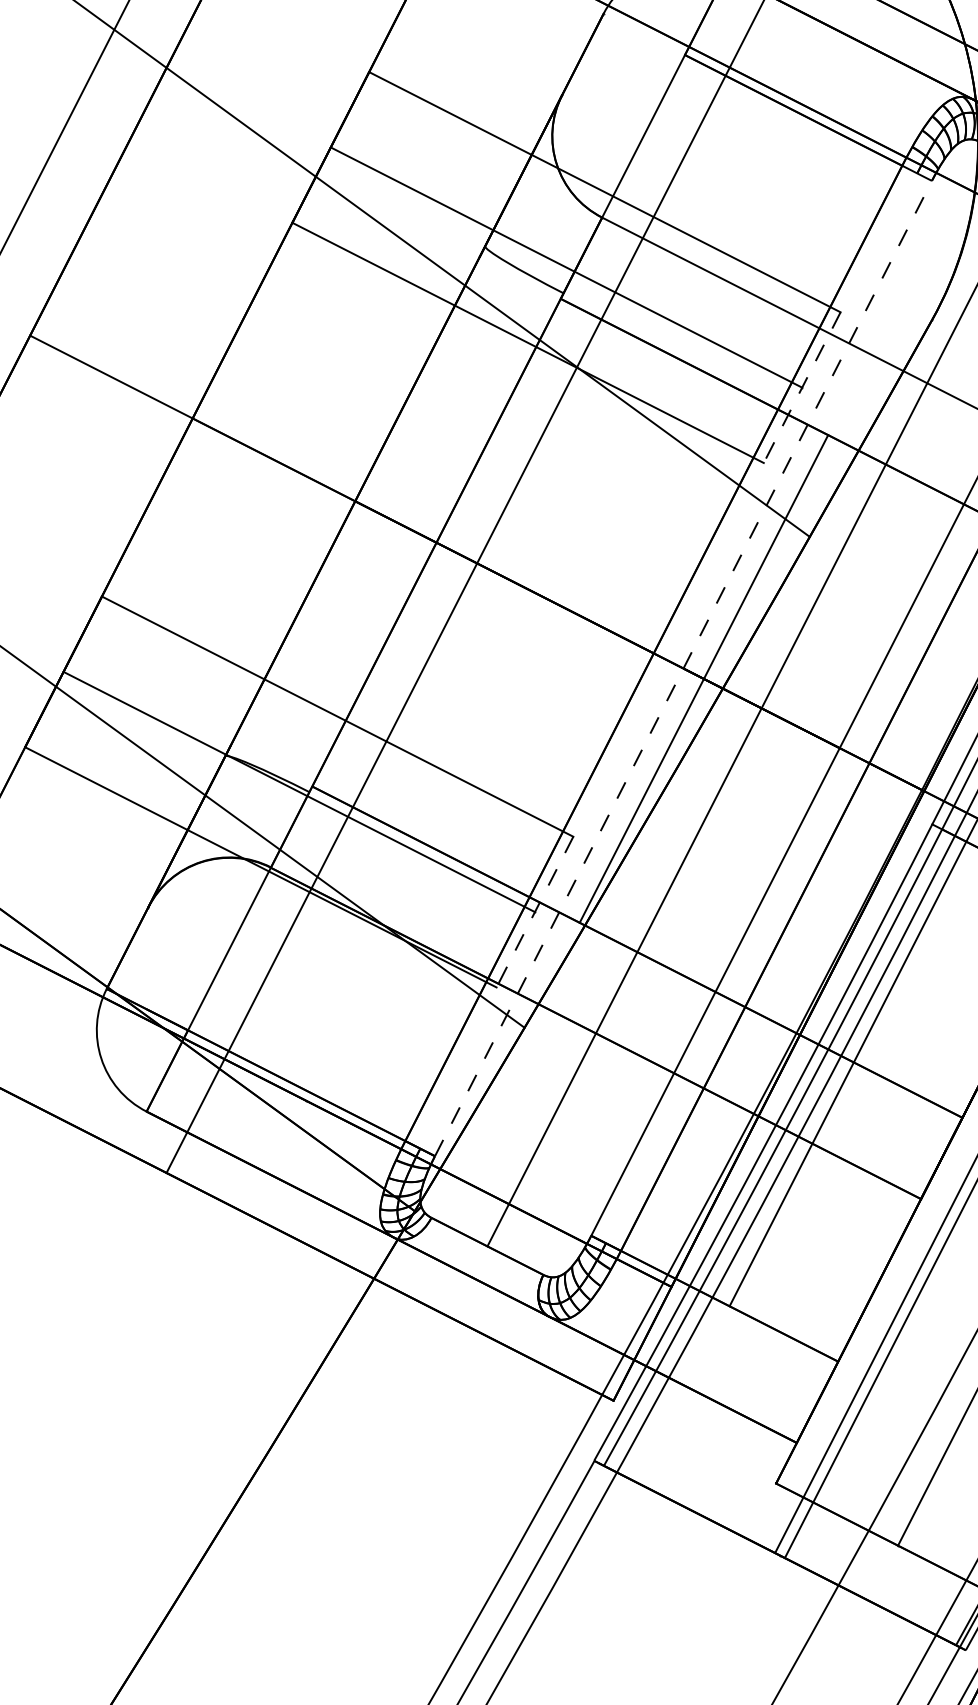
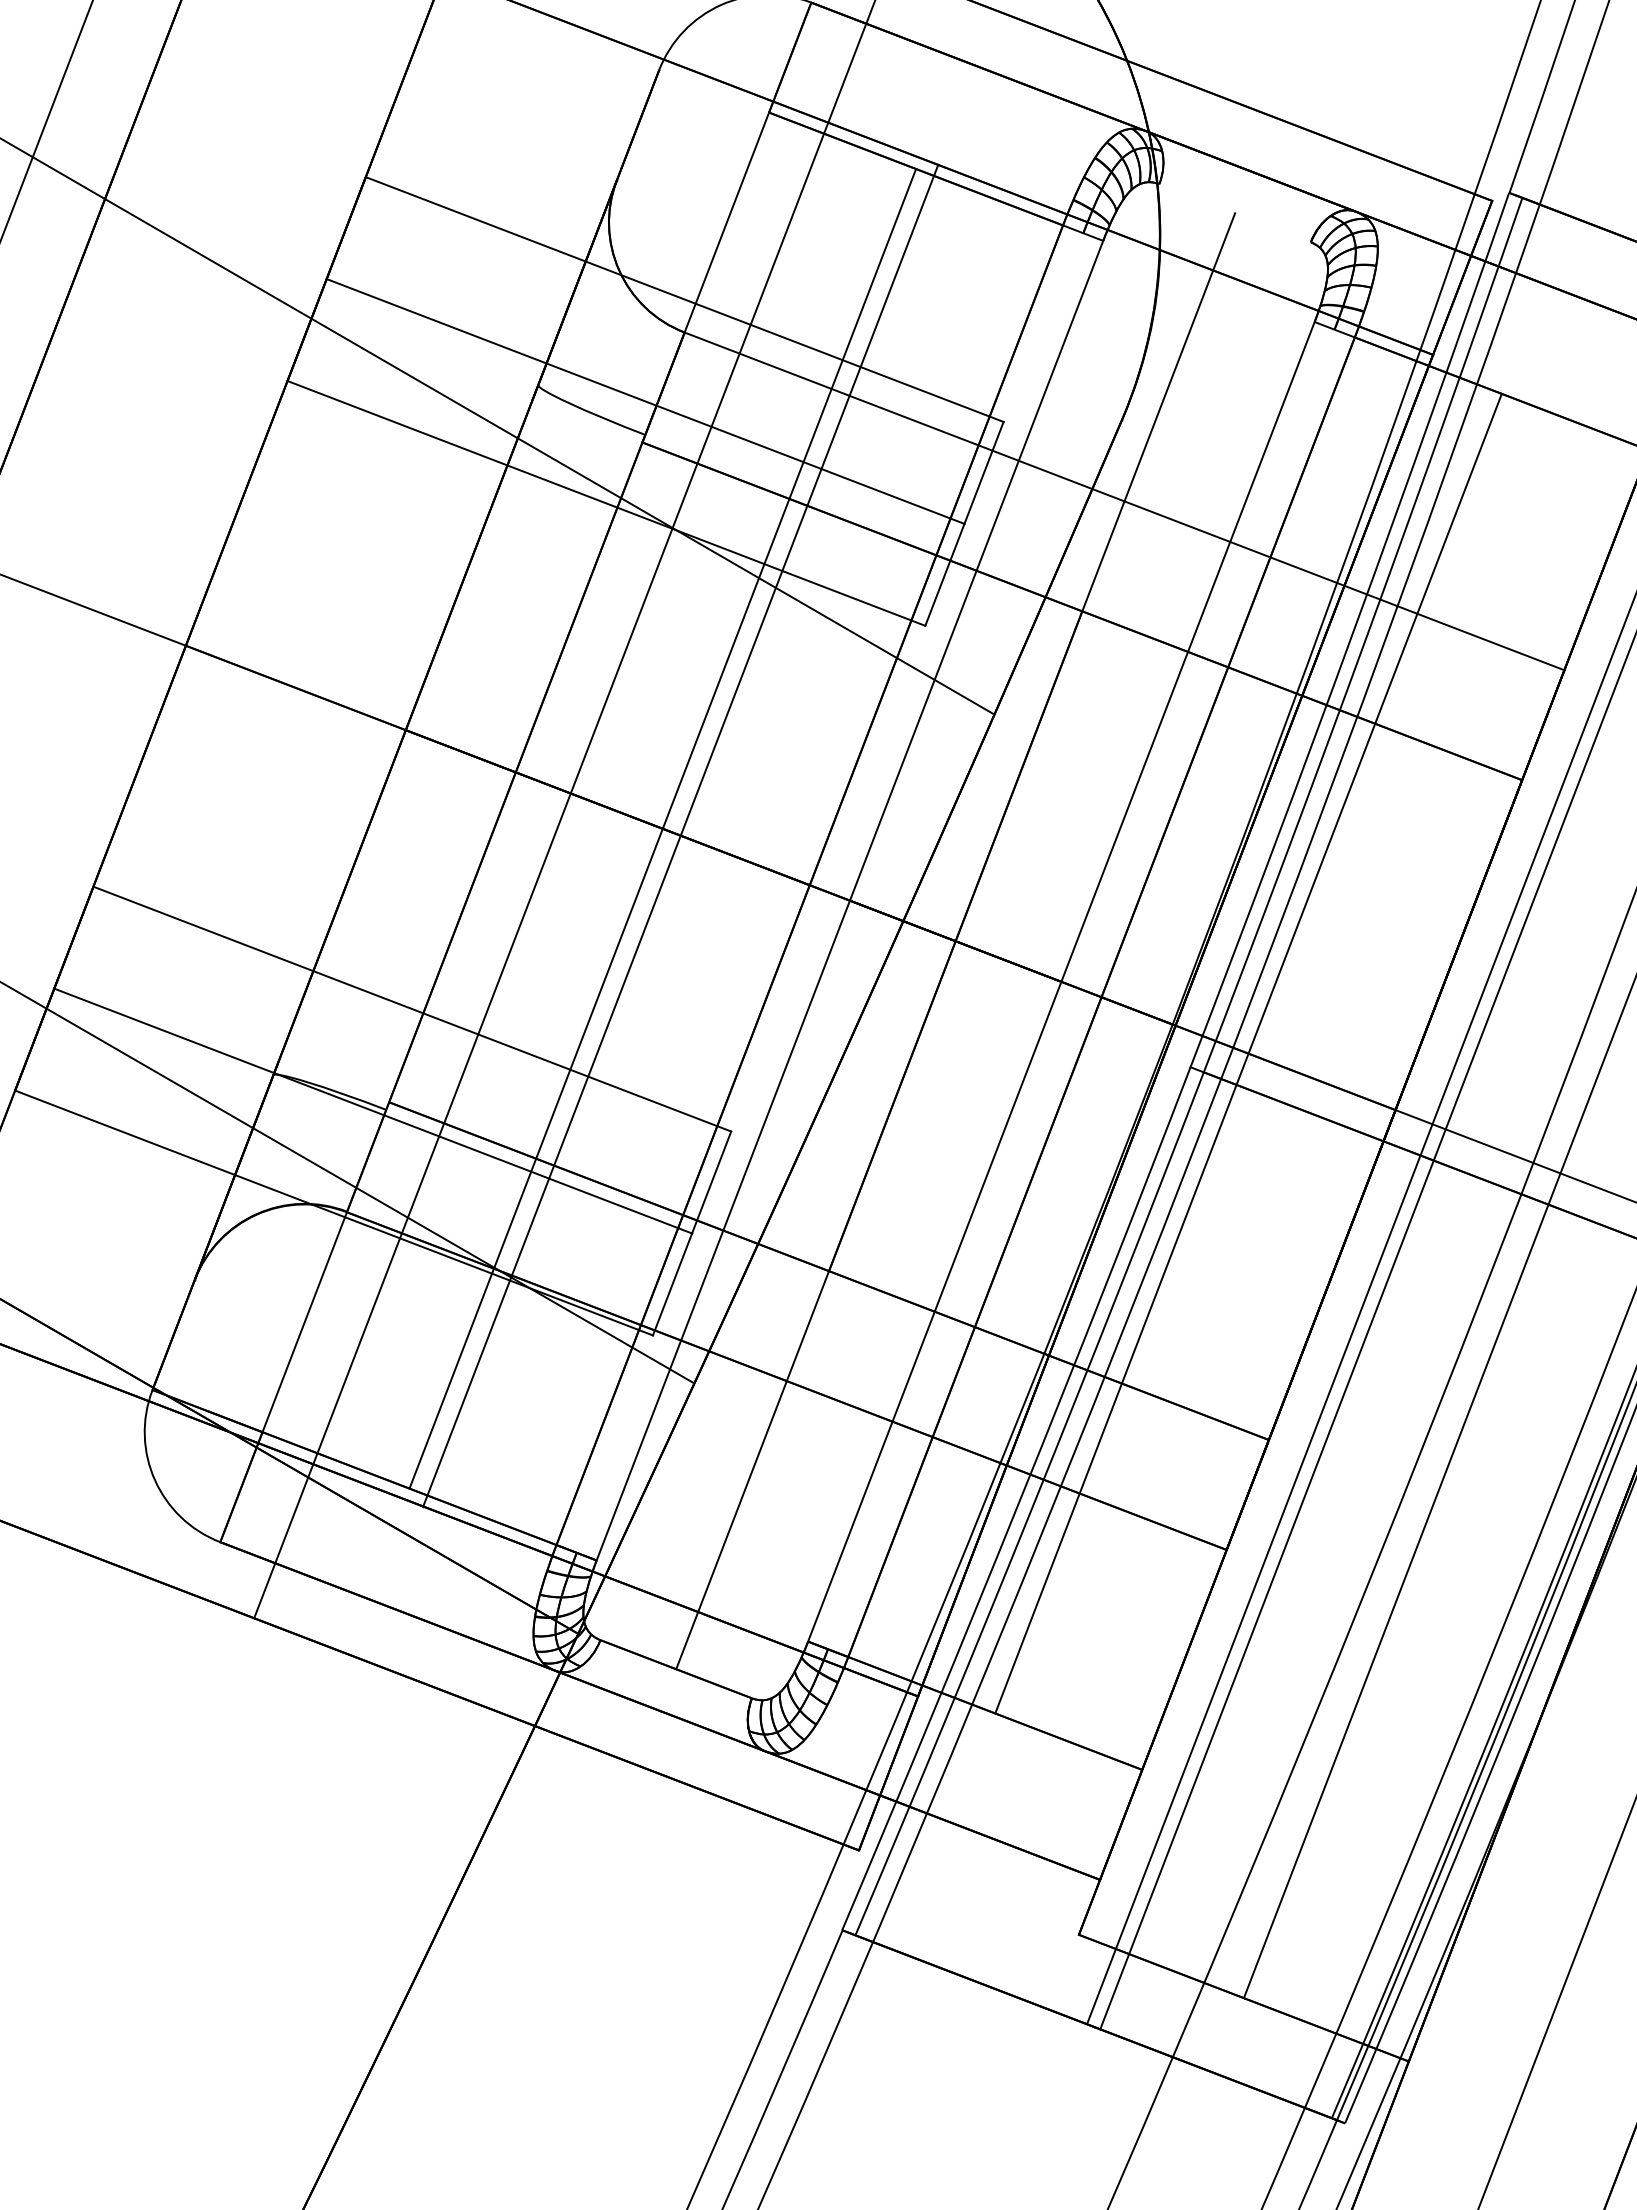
line: (802, 388) -> (964, 524), dashed -> solid
line: (544, 597) -> (662, 828), added
line: (558, 604) -> (680, 835), added
line: (683, 668) -> (849, 900), dashed -> solid
line: (703, 679) -> (955, 941), moved
line: (534, 912) -> (691, 1233), dashed -> solid

